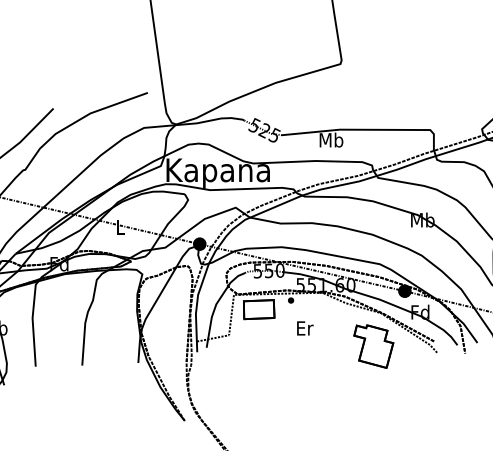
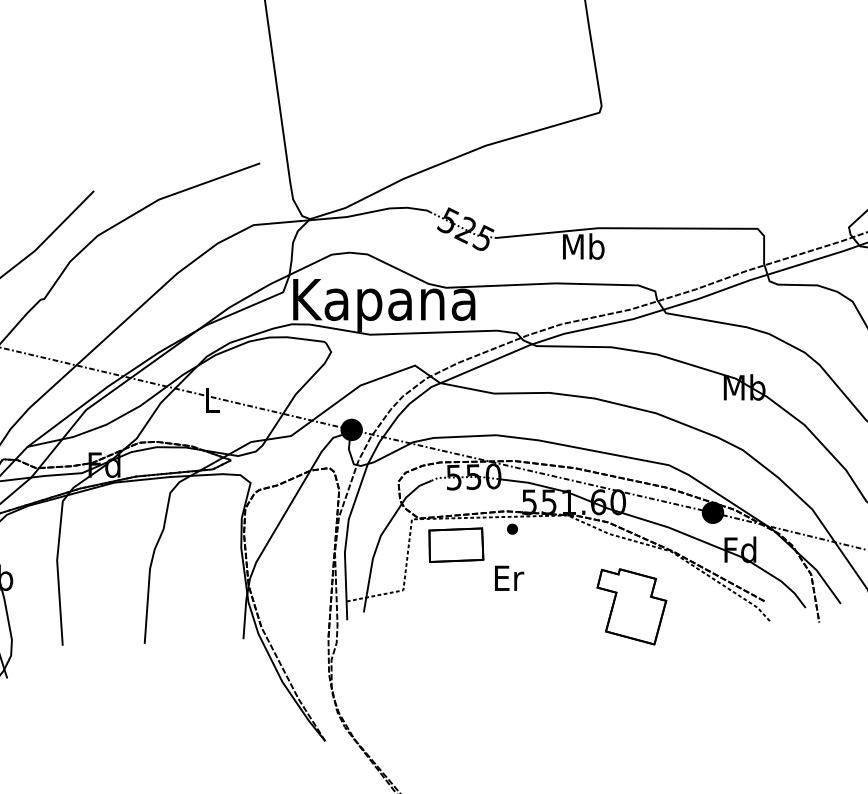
text: (305, 328) -> (509, 578), moved
part: (373, 346) -> (631, 606), moved

